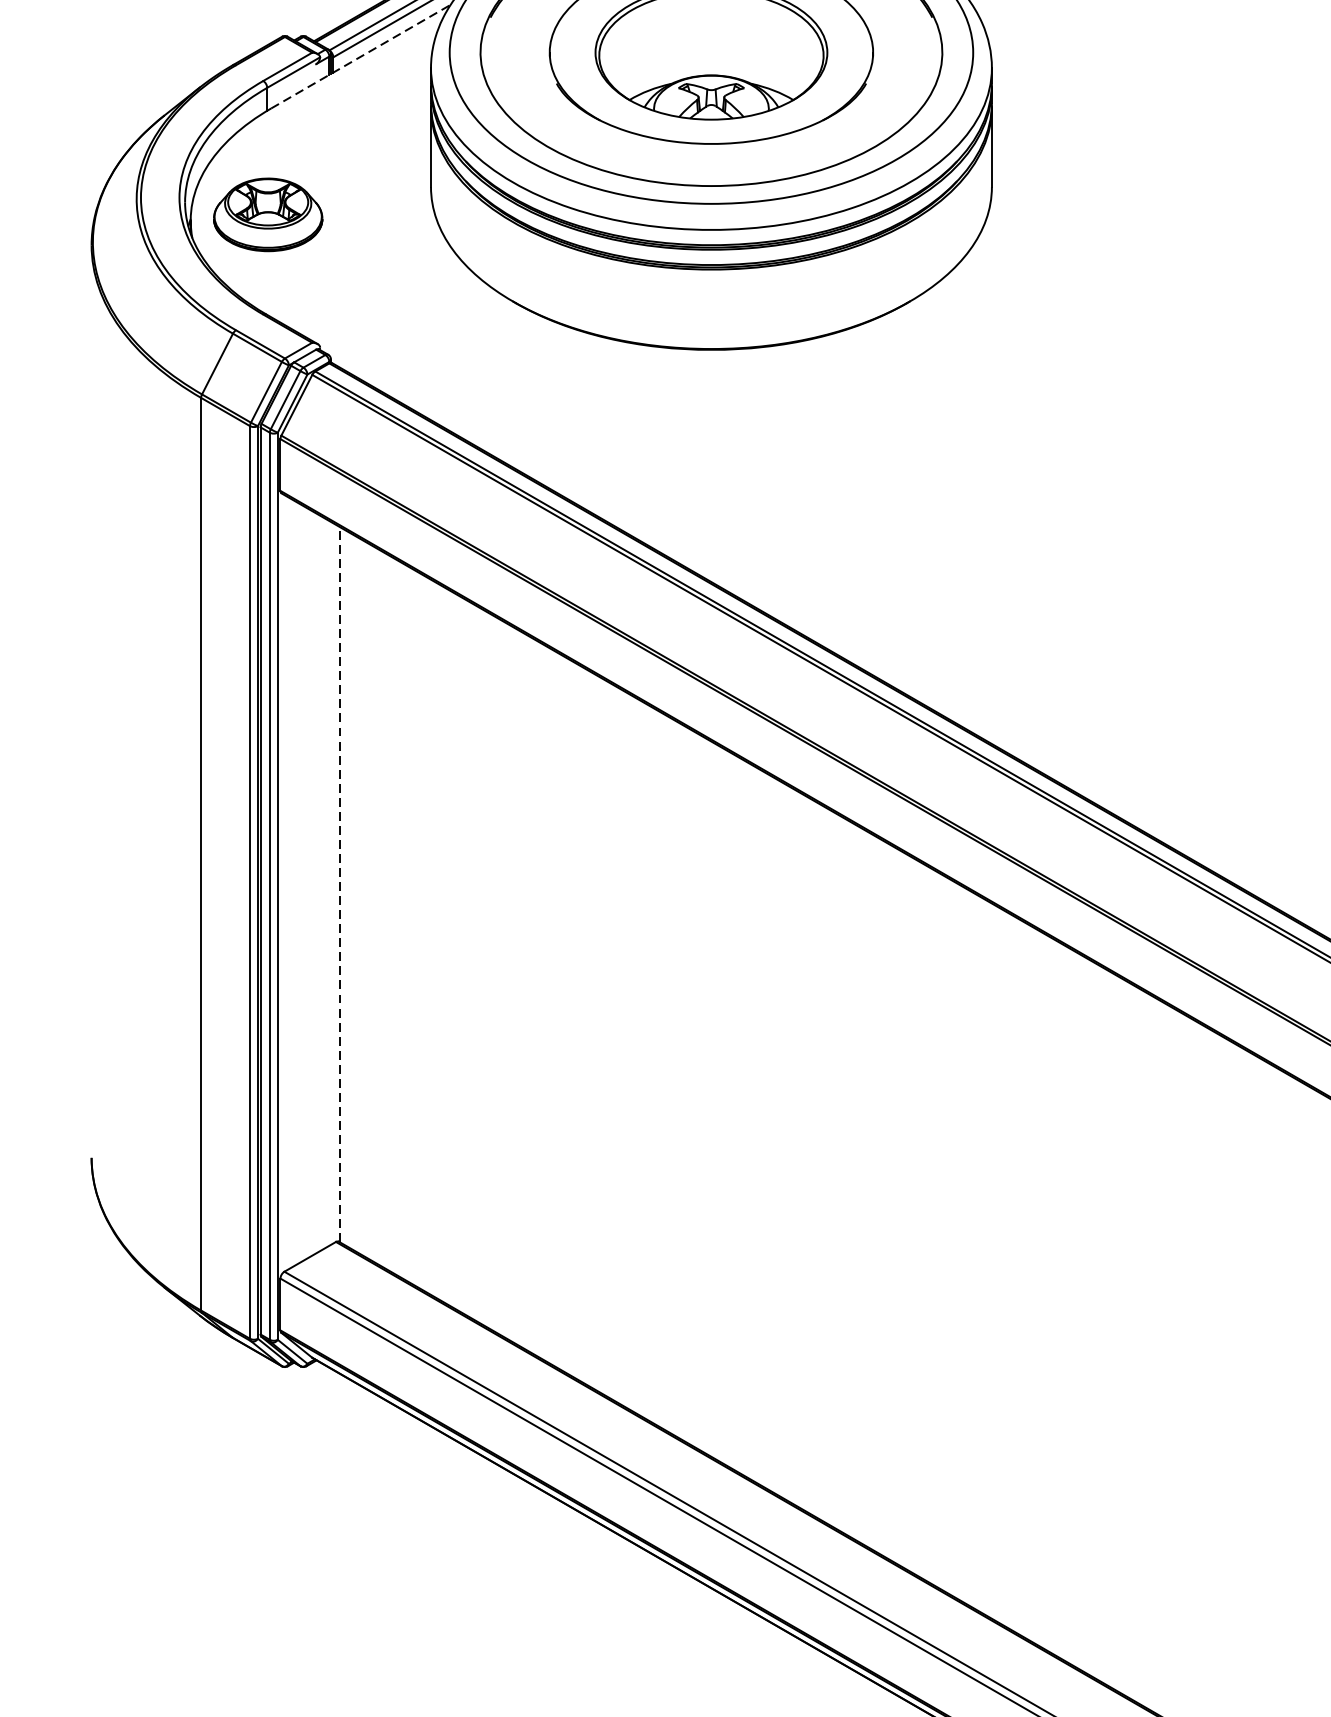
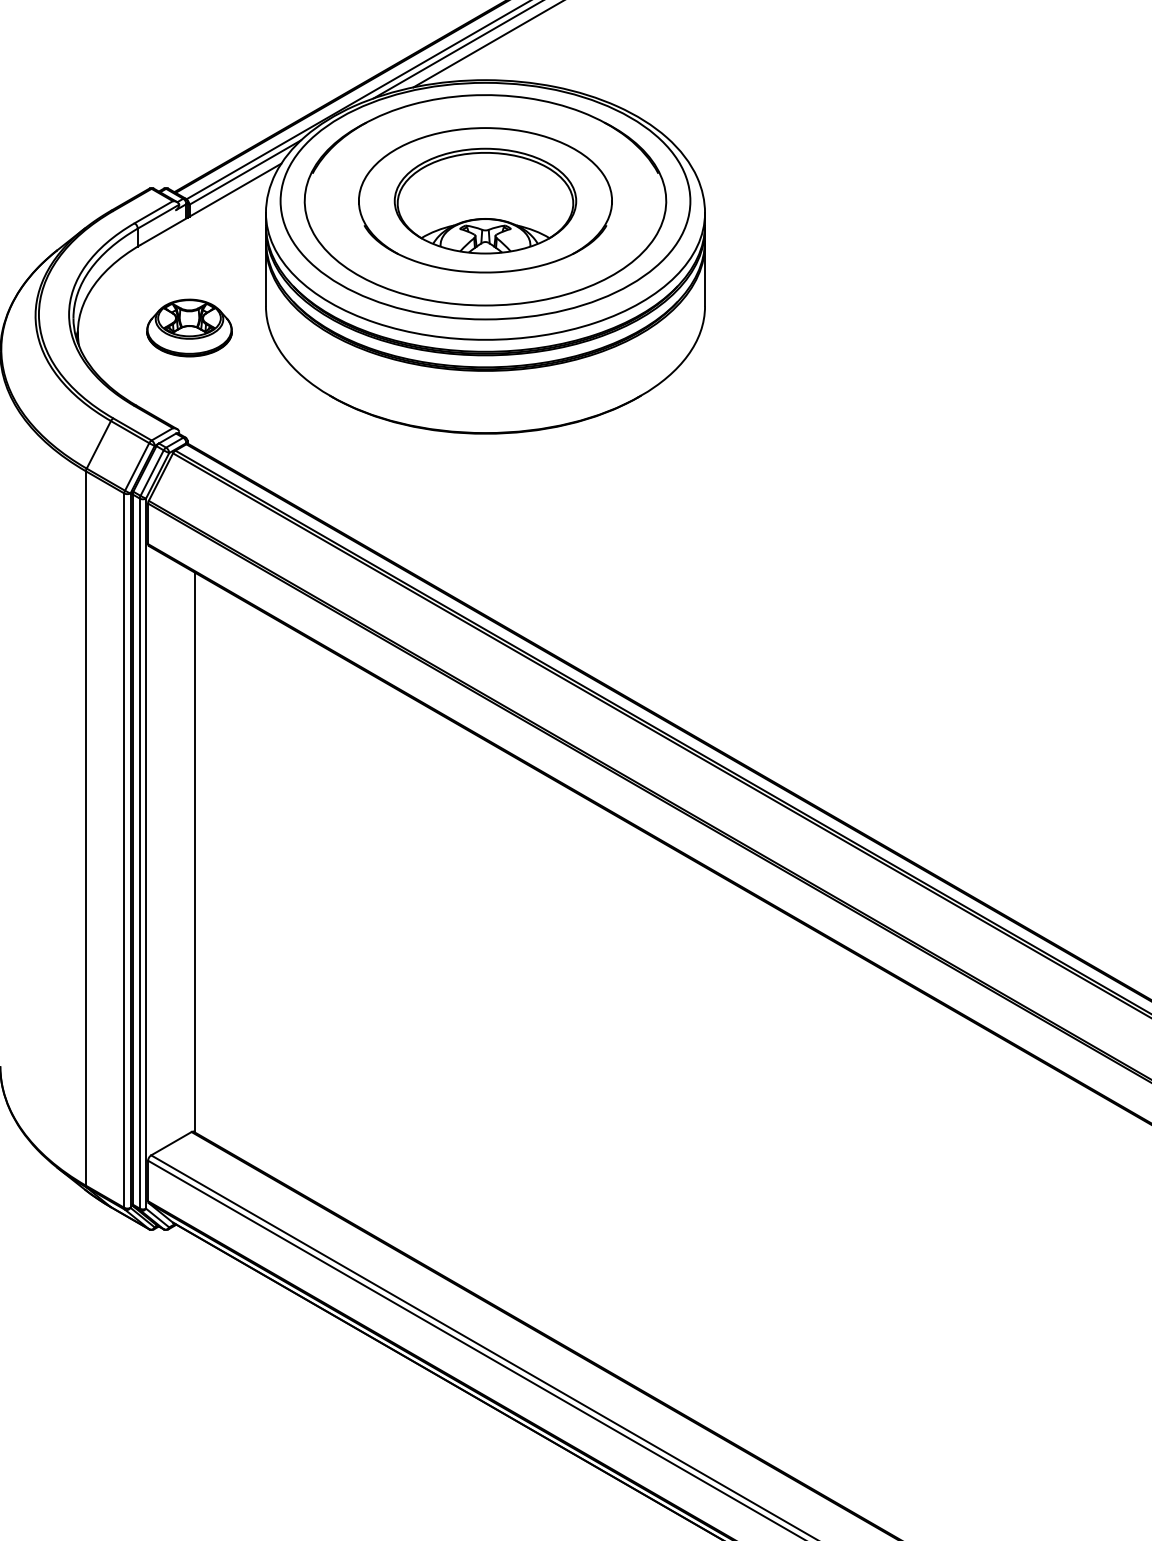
line: (361, 55) -> (211, 203), dashed -> solid
part: (268, 214) -> (189, 327), moved
line: (339, 884) -> (194, 852), dashed -> solid

